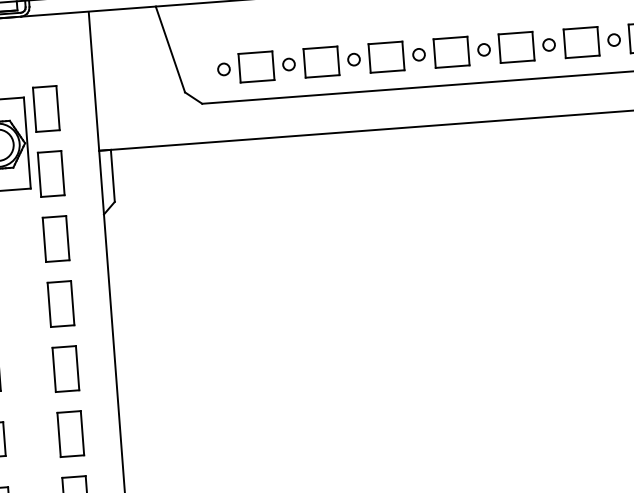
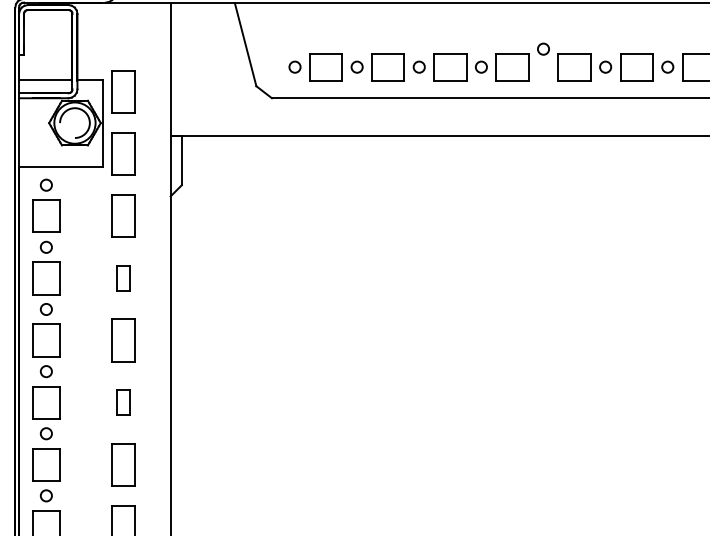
circle: (484, 49) -> (543, 48), moved
part: (61, 304) -> (123, 278), size x0.6
part: (70, 433) -> (123, 402), size x0.6

